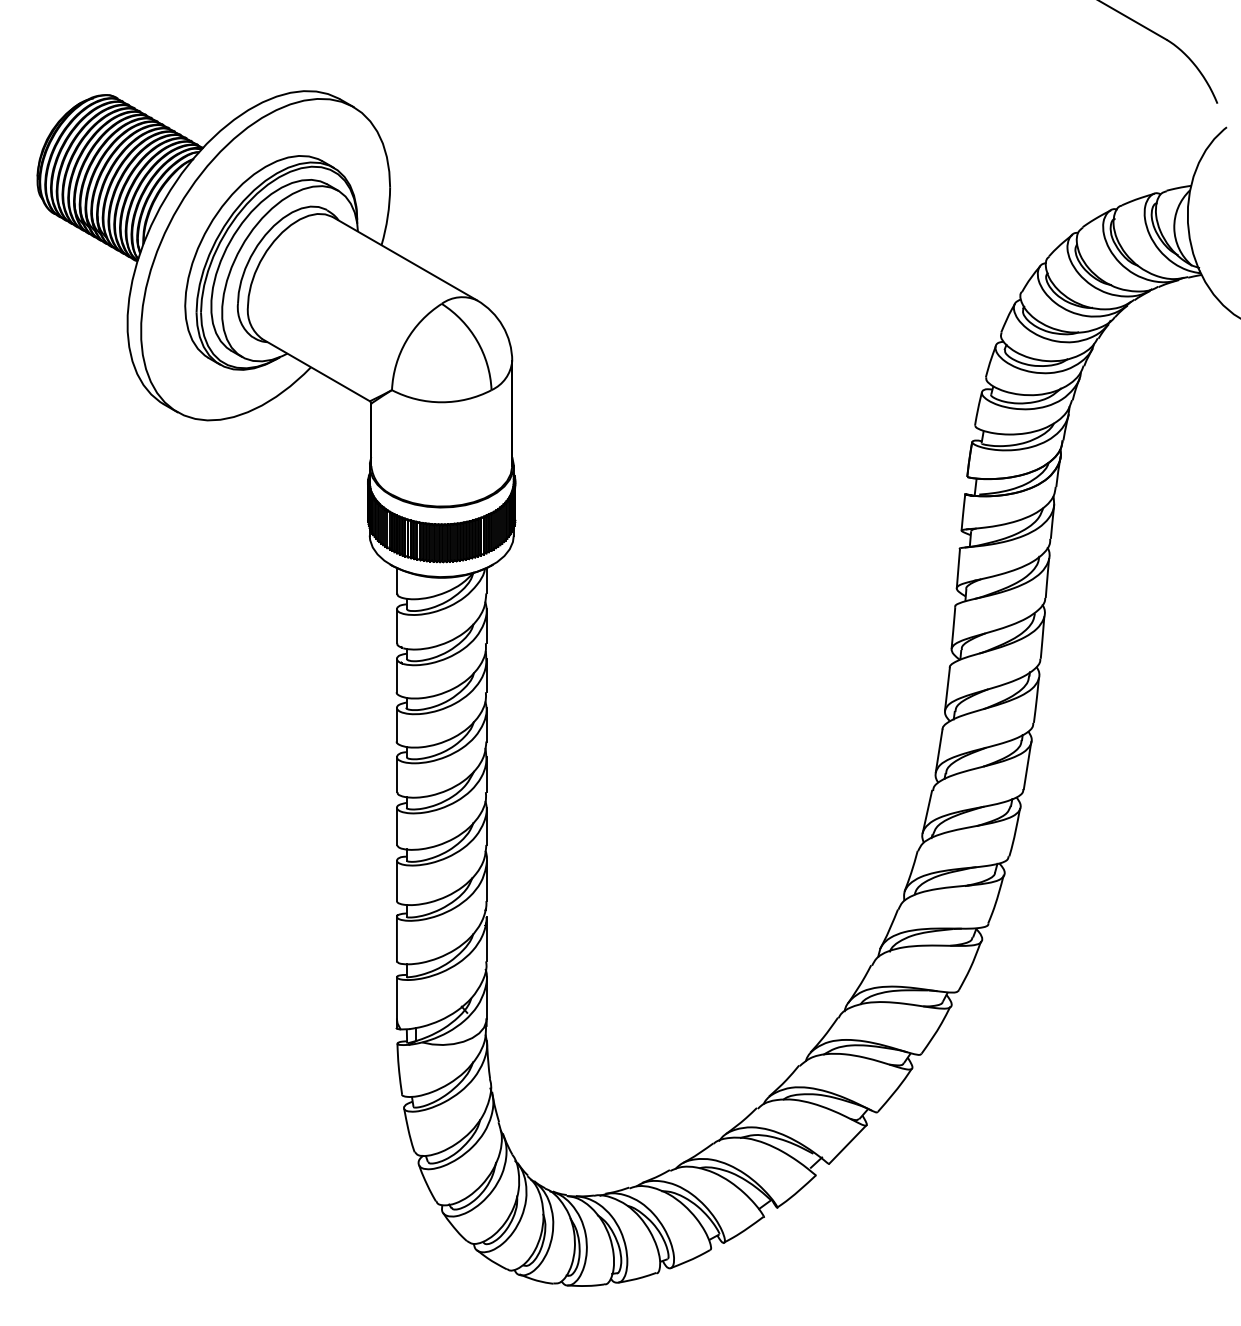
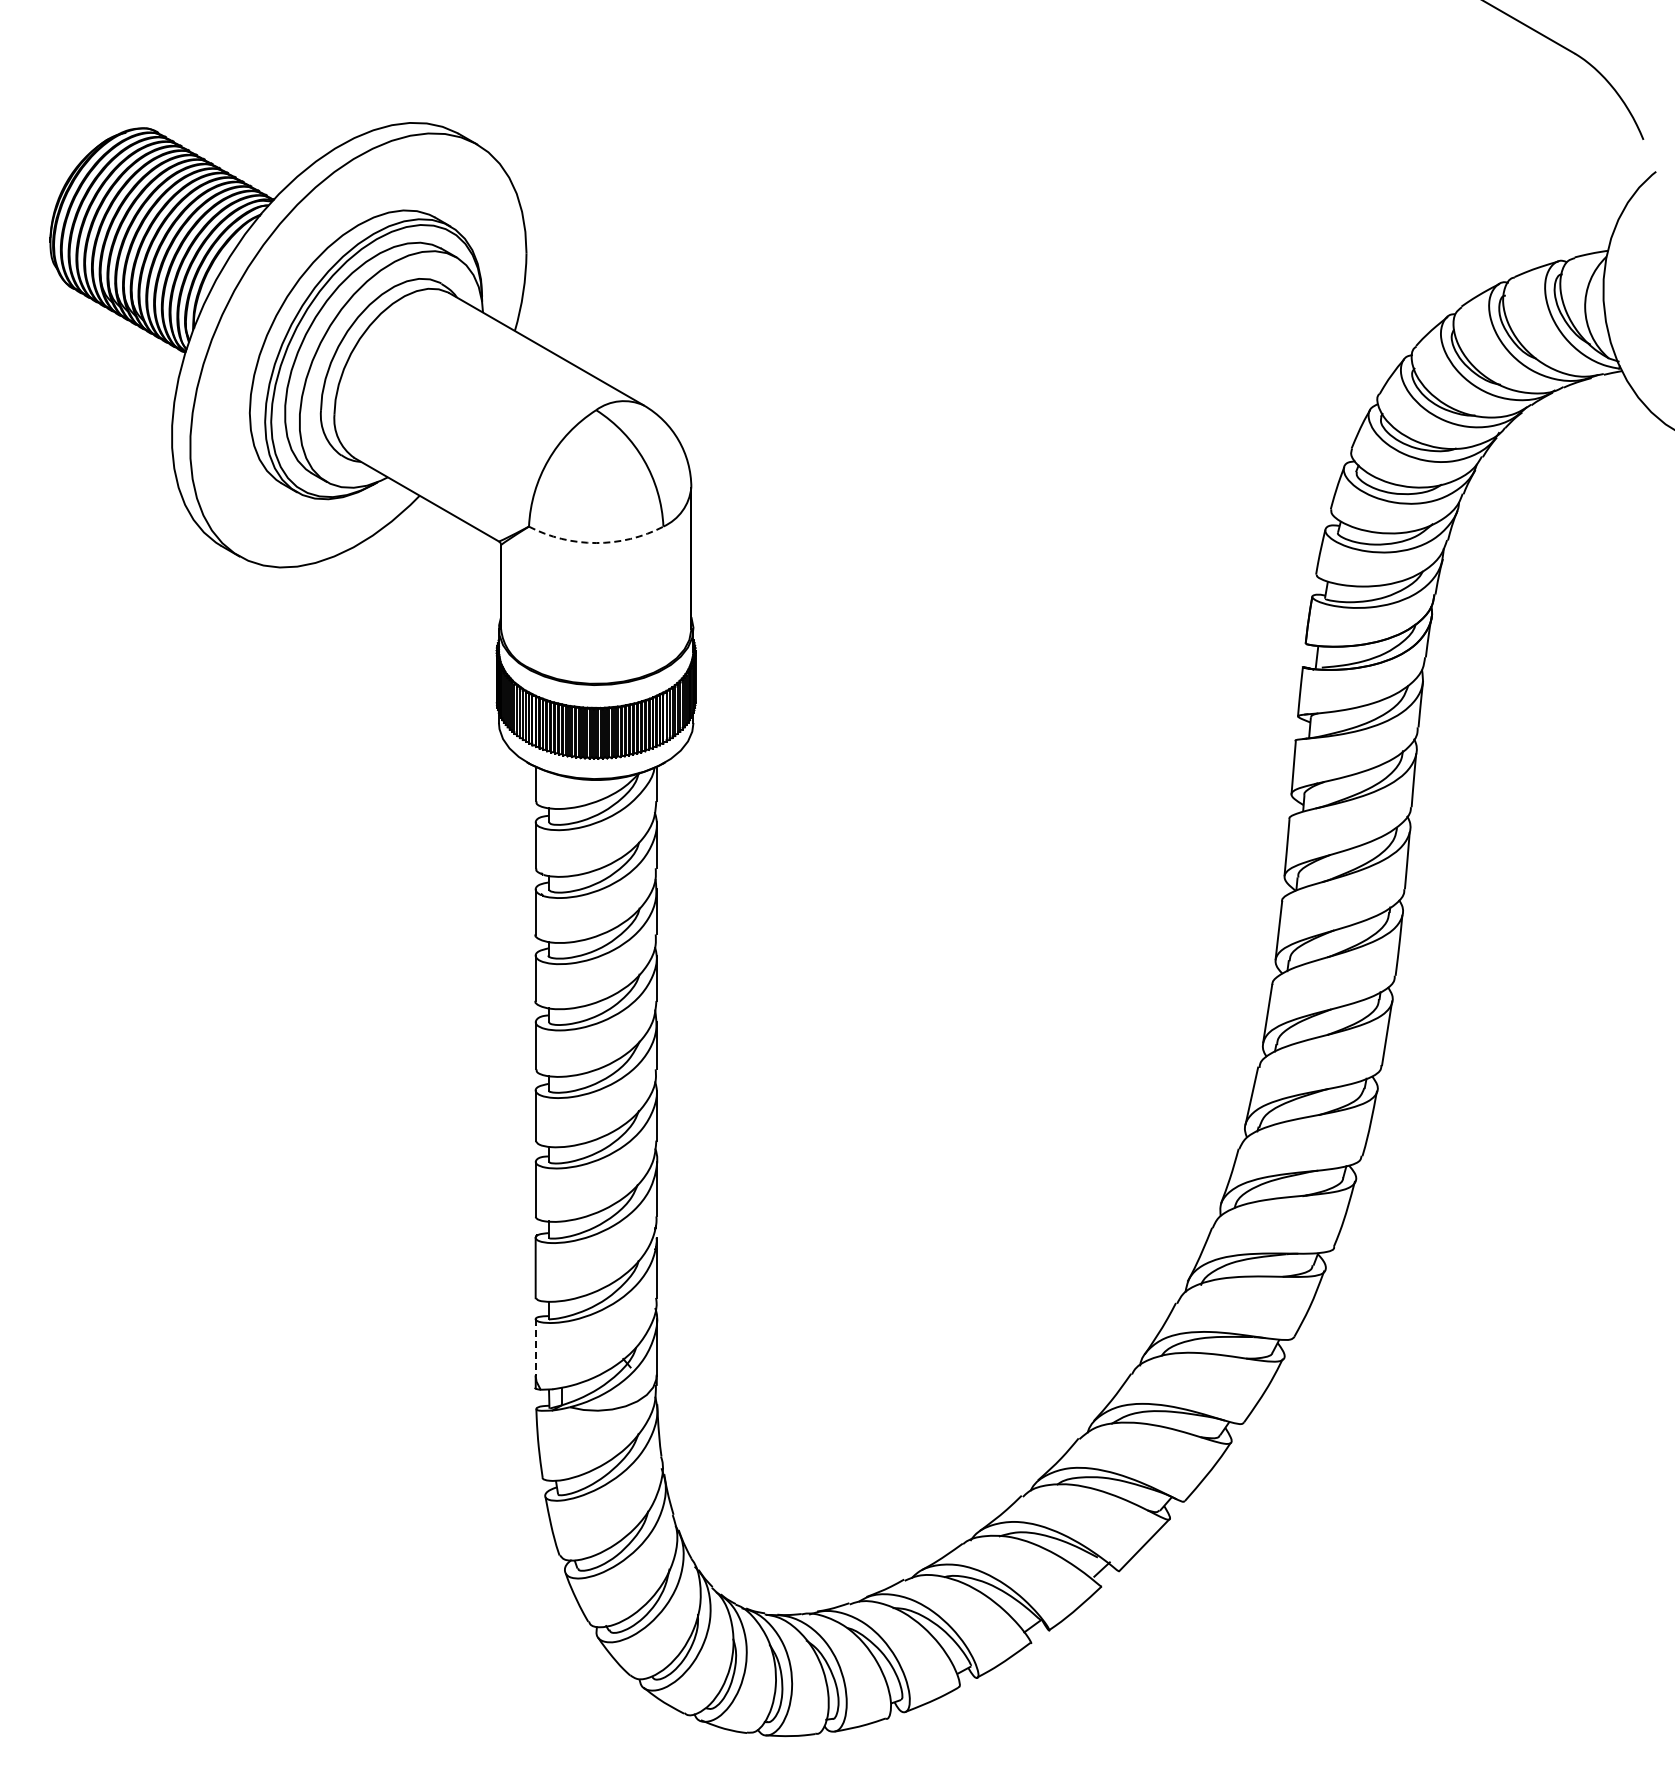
arc: (441, 402) -> (596, 543), solid -> dashed
line: (396, 998) -> (535, 1348), solid -> dashed

